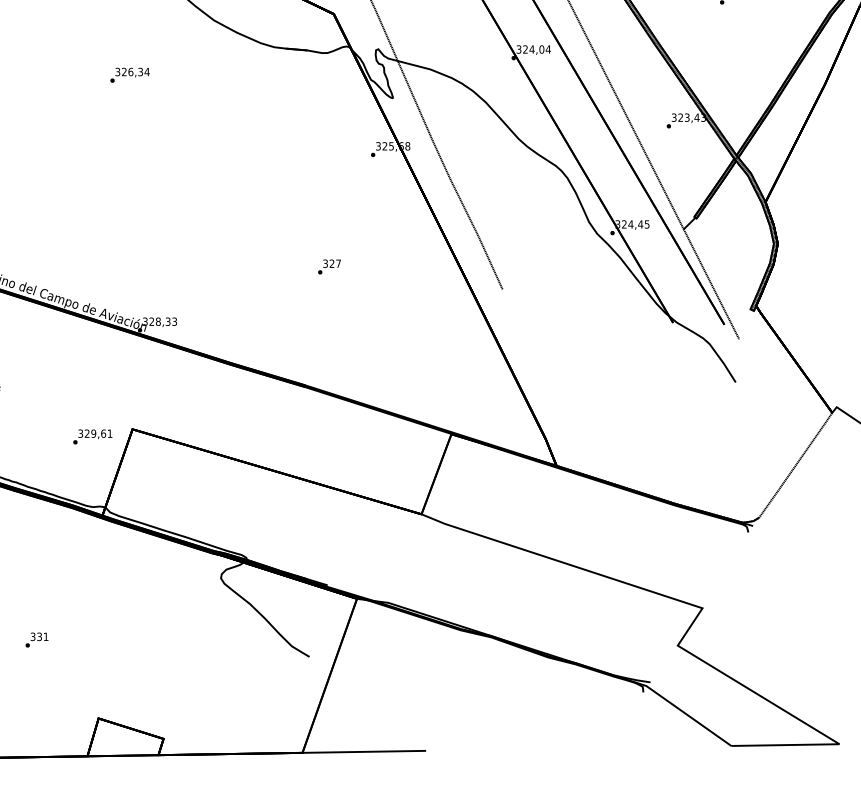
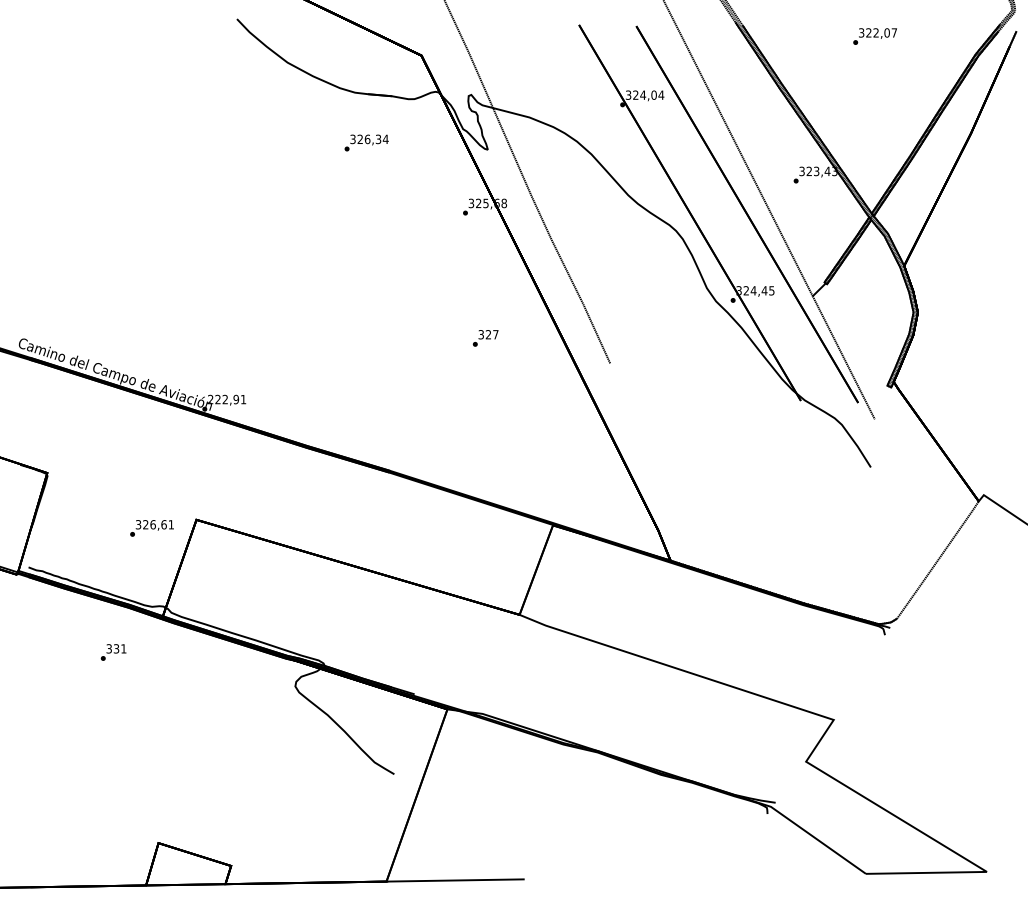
text: (129, 74) -> (366, 142), moved
text: (329, 267) -> (485, 338), moved
text: (160, 321) -> (227, 399), 328,33 -> 222,91
text: (93, 433) -> (152, 524), 329,61 -> 326,61
text: (36, 640) -> (113, 652), moved

